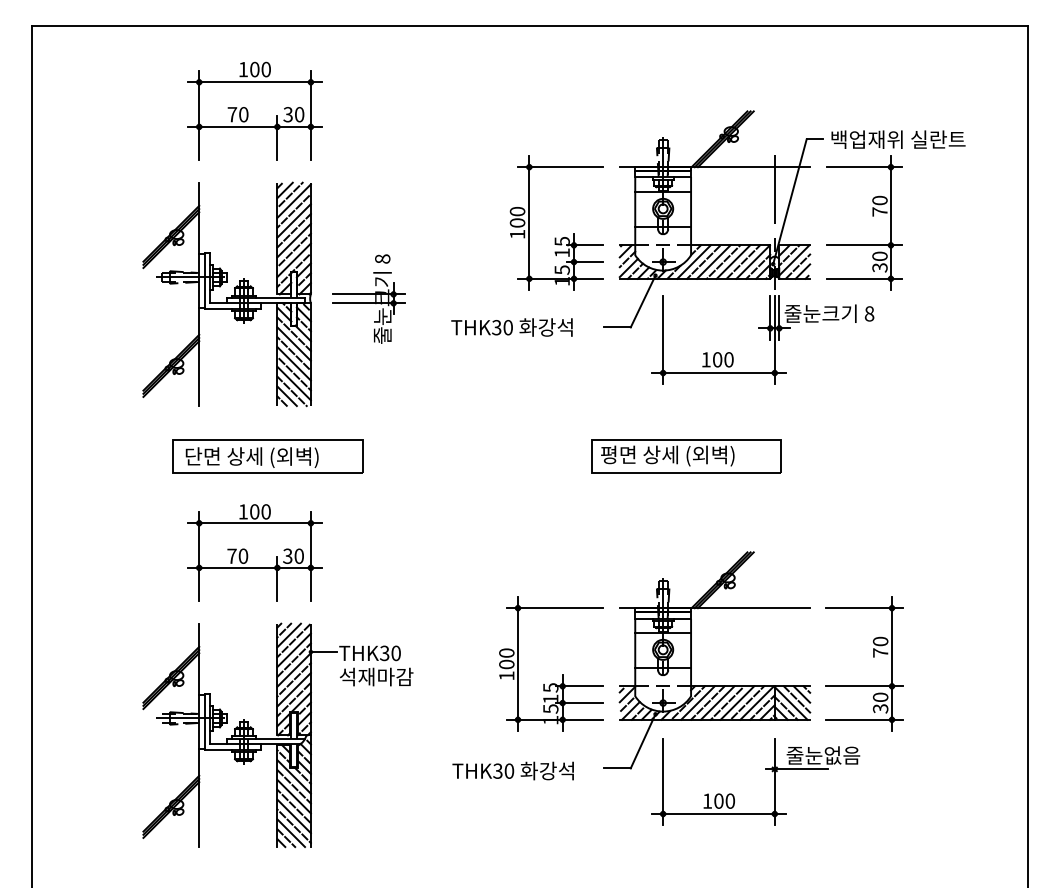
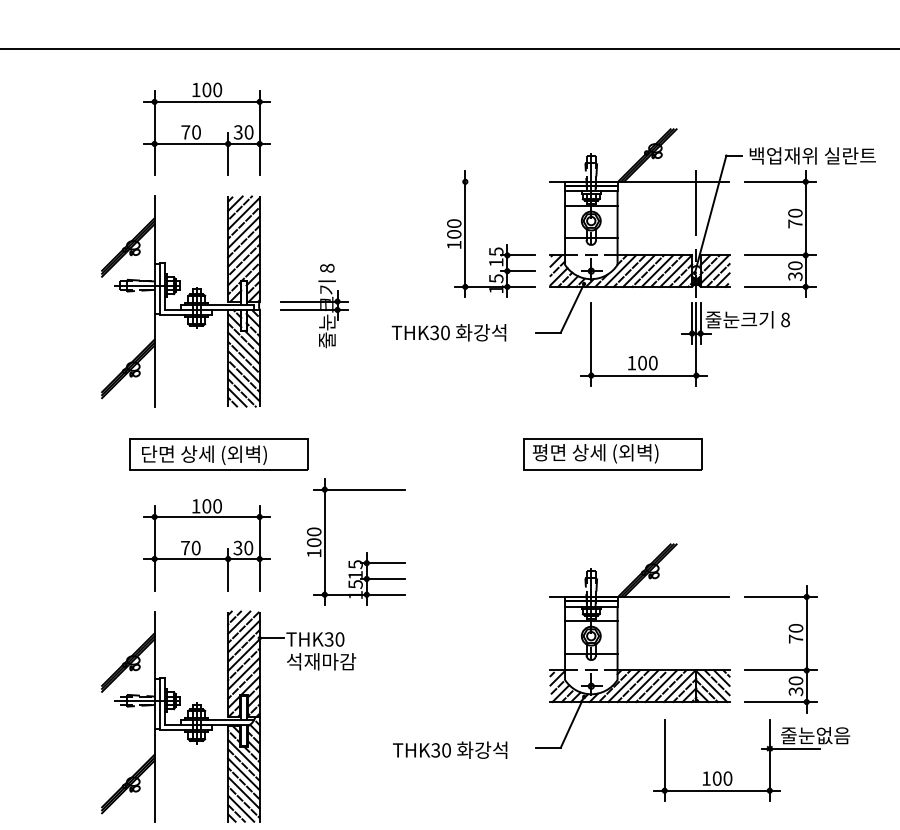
line: (560, 167) -> (494, 182), removed
part: (562, 674) -> (366, 552), moved
part: (765, 769) -> (761, 748), moved

